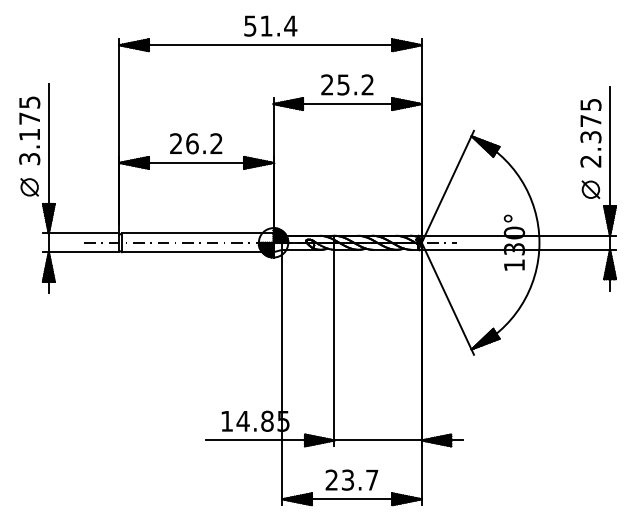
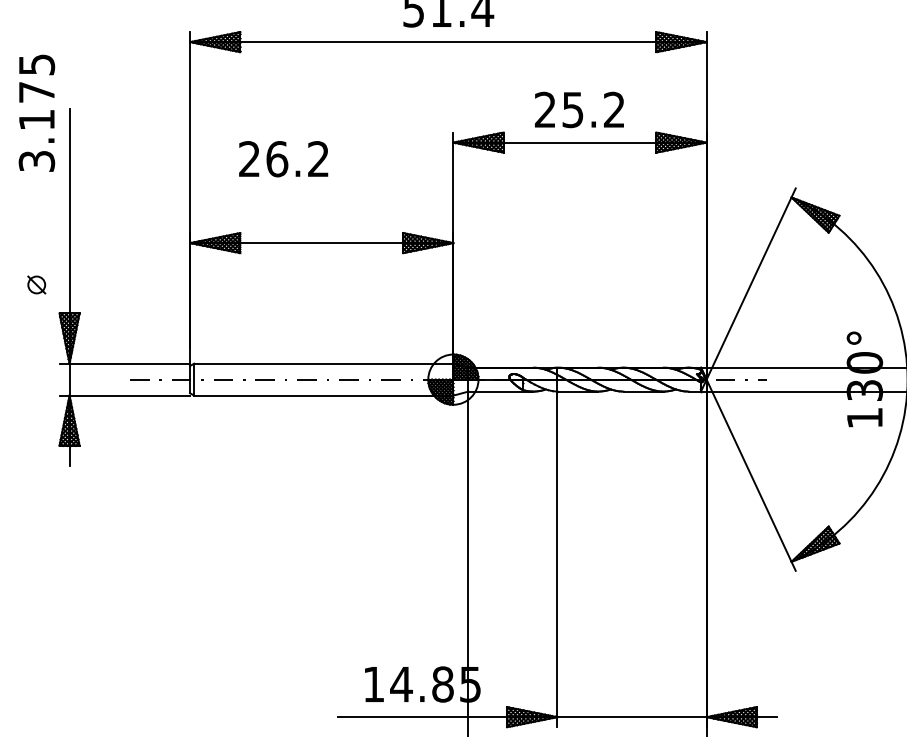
text: (29, 130) -> (36, 112), moved
text: (196, 143) -> (284, 158), moved
part: (29, 187) -> (36, 285), size x0.6

